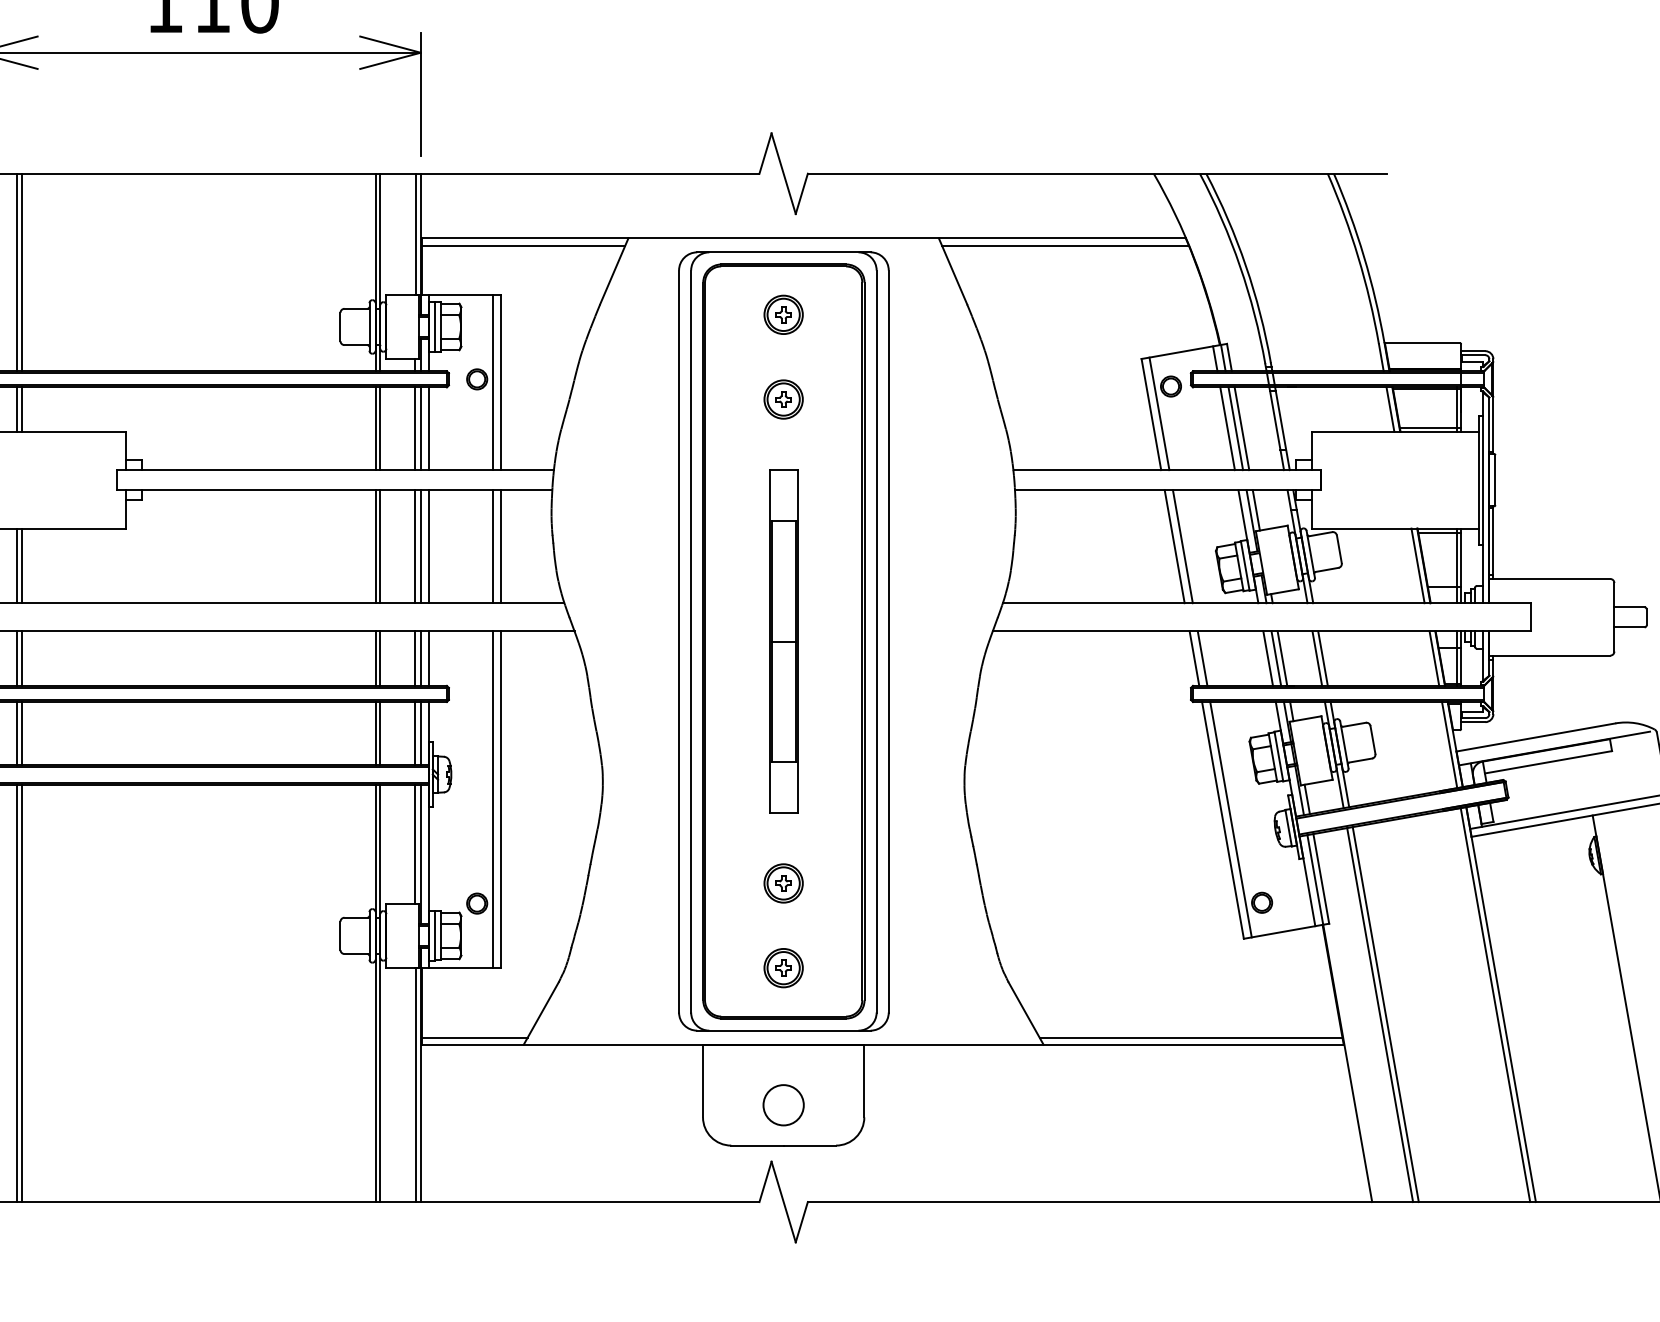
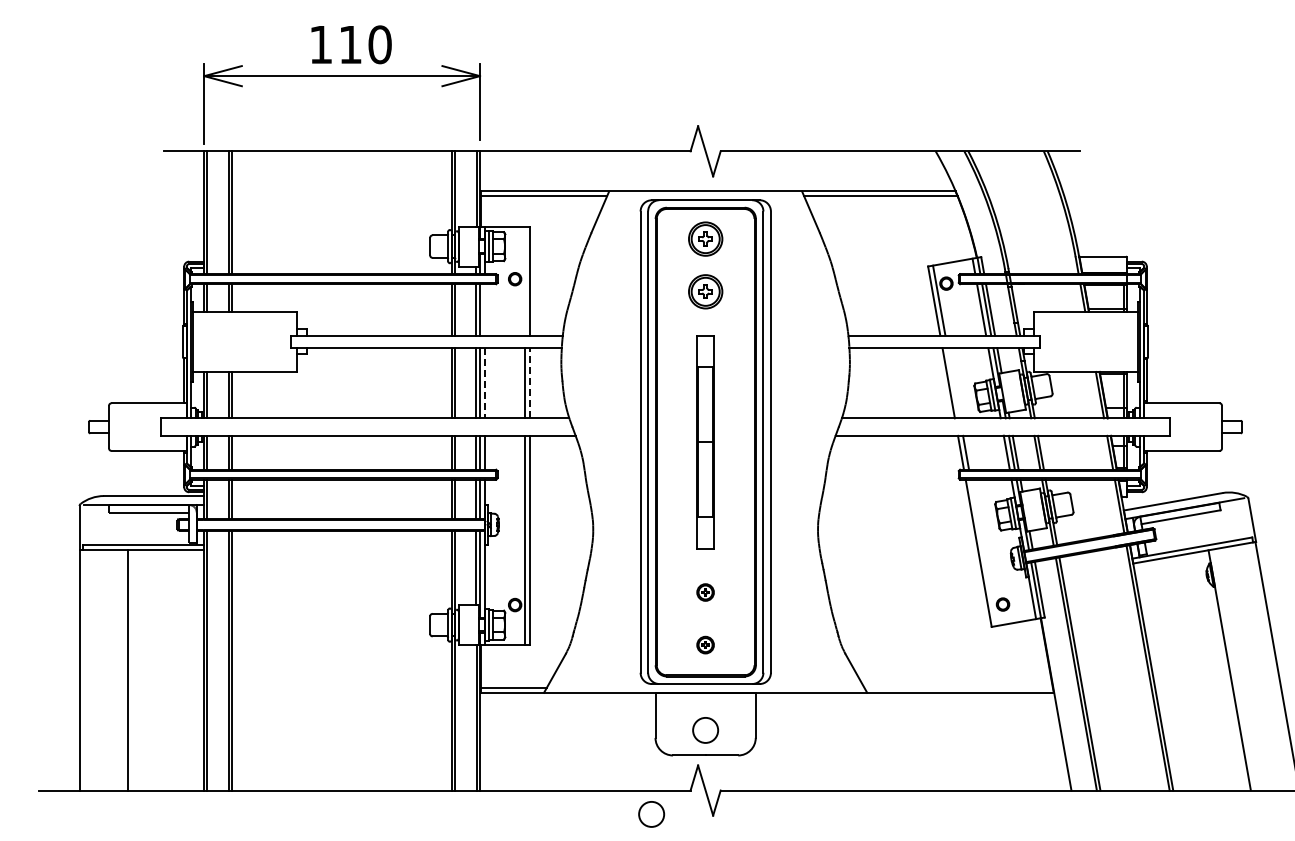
part: (783, 313) -> (705, 238), size x1.4
line: (493, 381) -> (525, 280), removed
part: (783, 399) -> (705, 291), size x1.4
line: (429, 428) -> (485, 309), removed
line: (501, 545) -> (530, 382), solid -> dashed
line: (429, 547) -> (485, 383), solid -> dashed
line: (1182, 547) -> (953, 383), removed
line: (1230, 819) -> (983, 552), removed
part: (783, 883) -> (705, 592), size x0.7
part: (783, 967) -> (705, 644), size x0.7
line: (1190, 1037) -> (958, 688), removed
circle: (696, 1240) -> (651, 814), added

